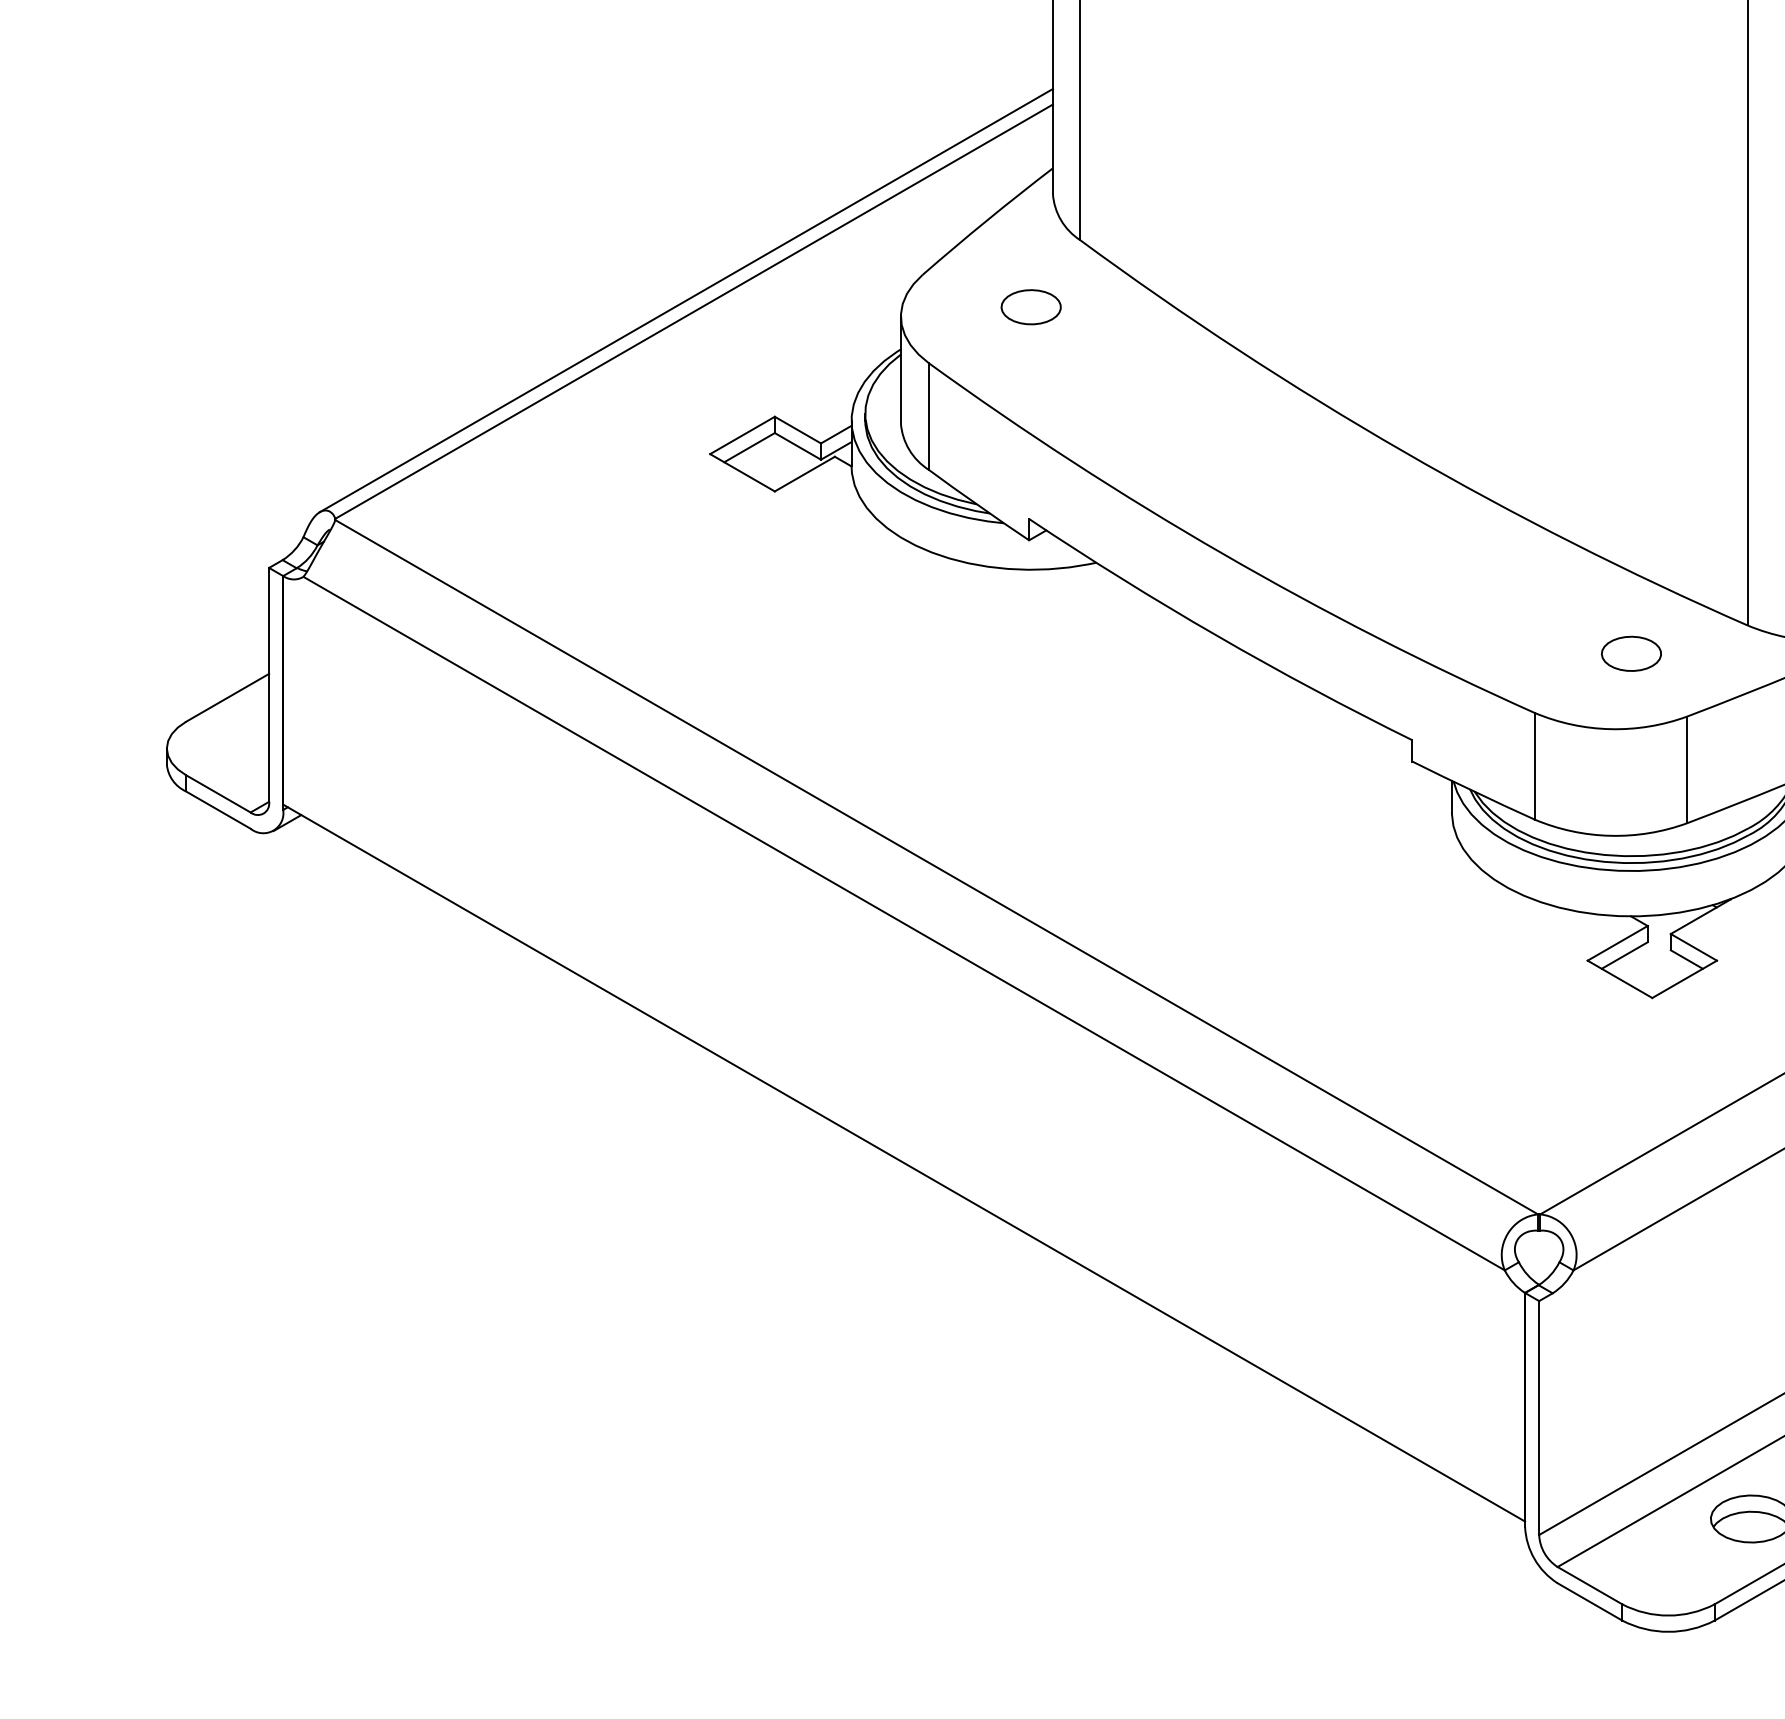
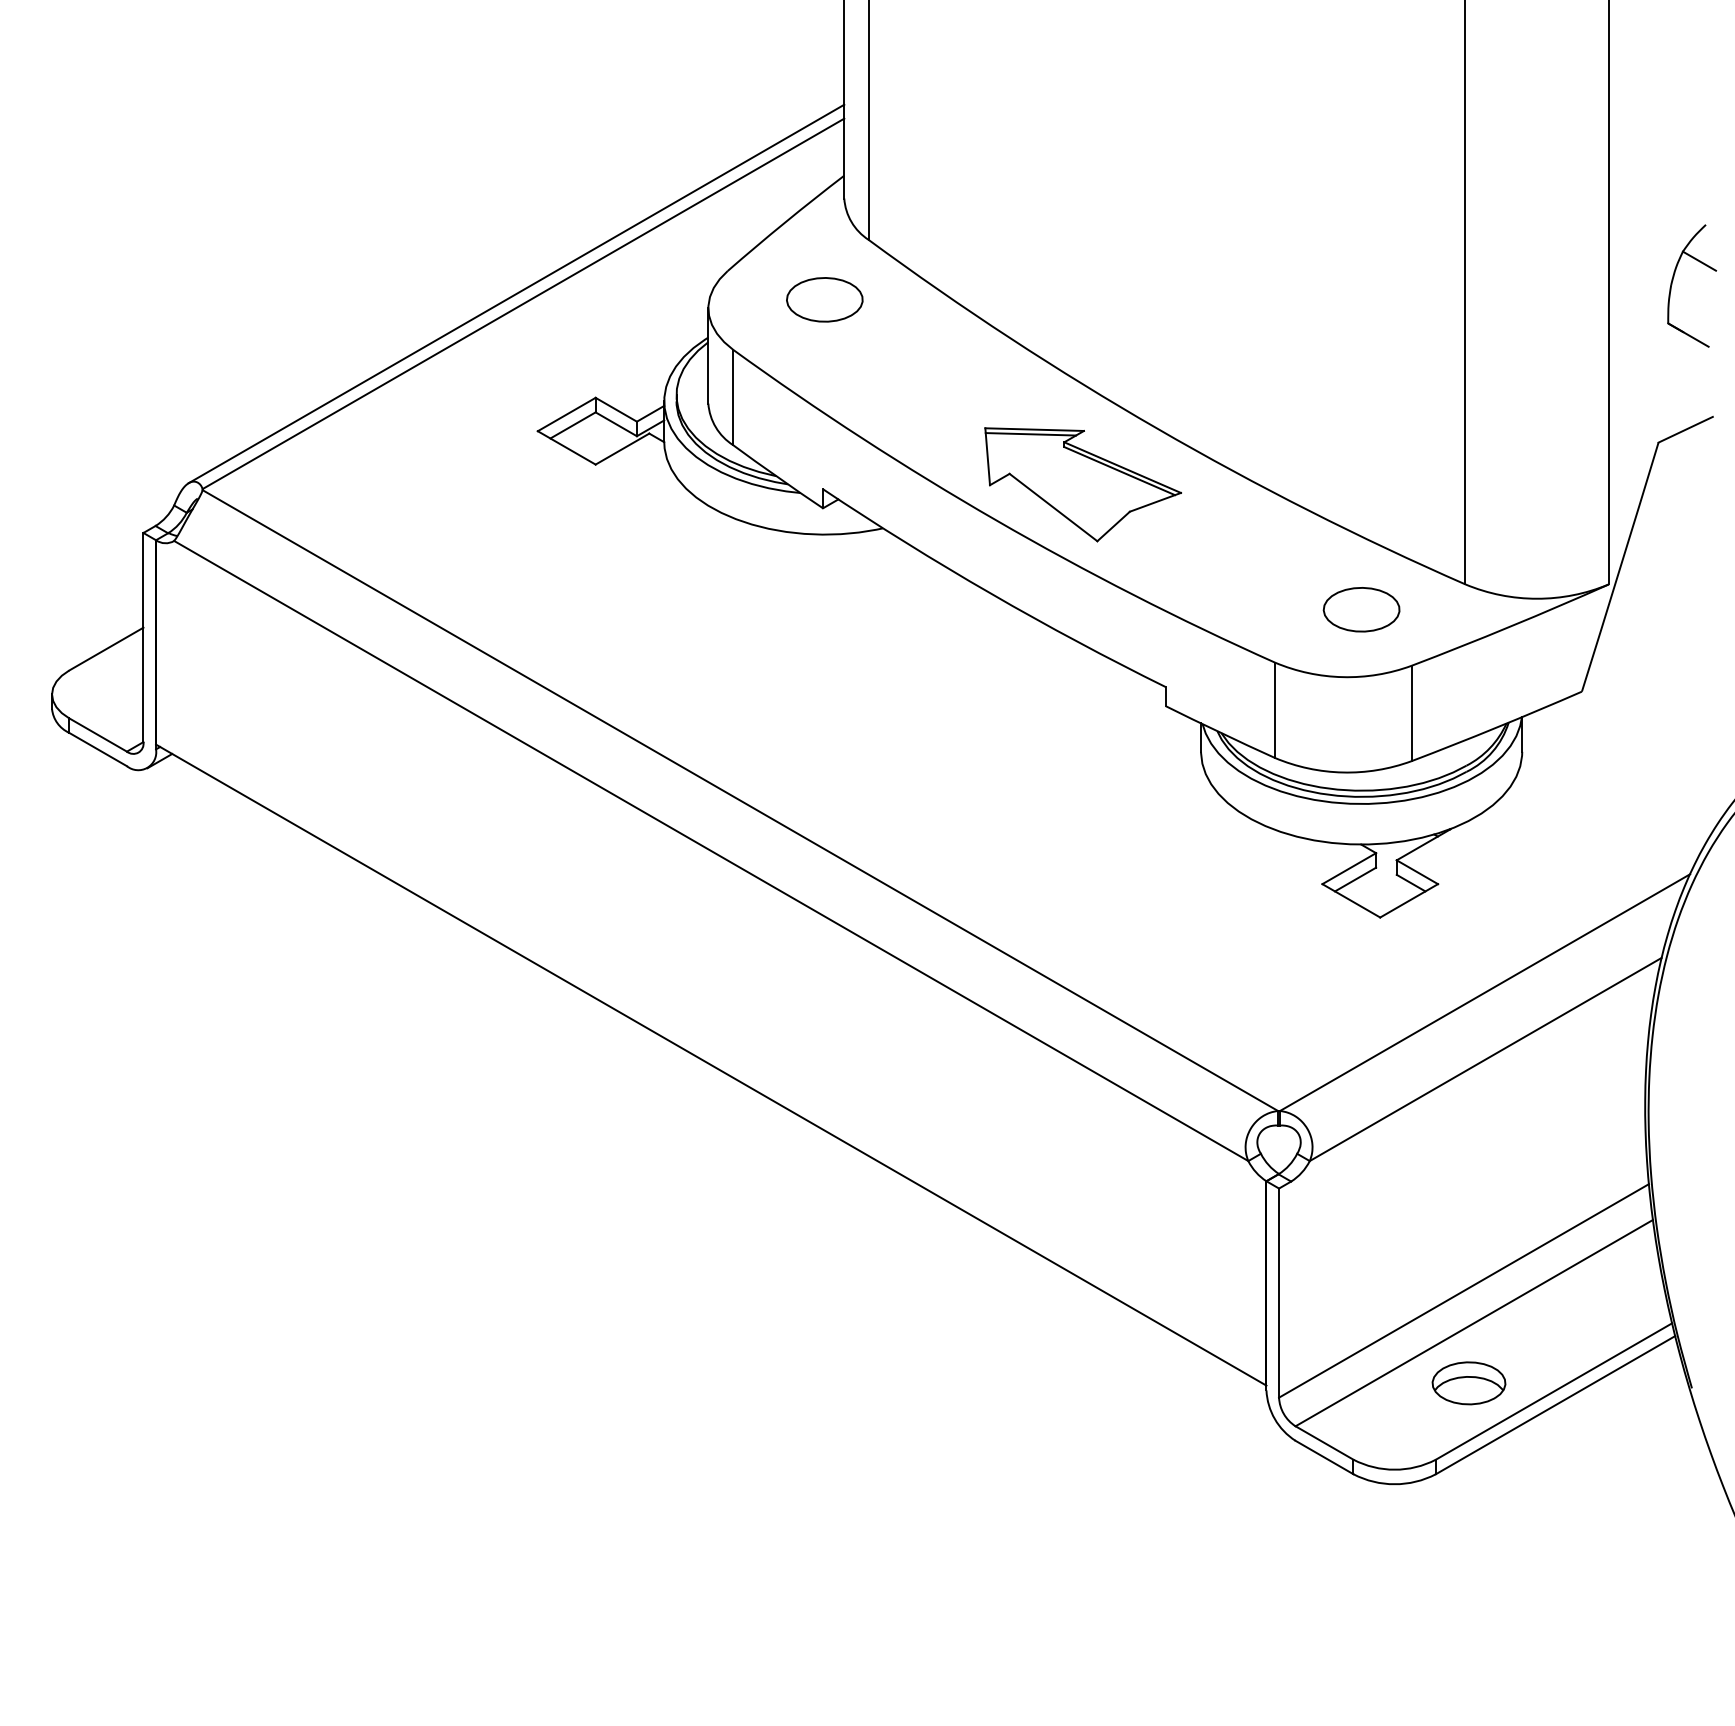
part: (1030, 306) -> (824, 299), size x1.43
part: (1319, 513) -> (1082, 484), added
part: (1631, 653) -> (1361, 609), size x1.43

